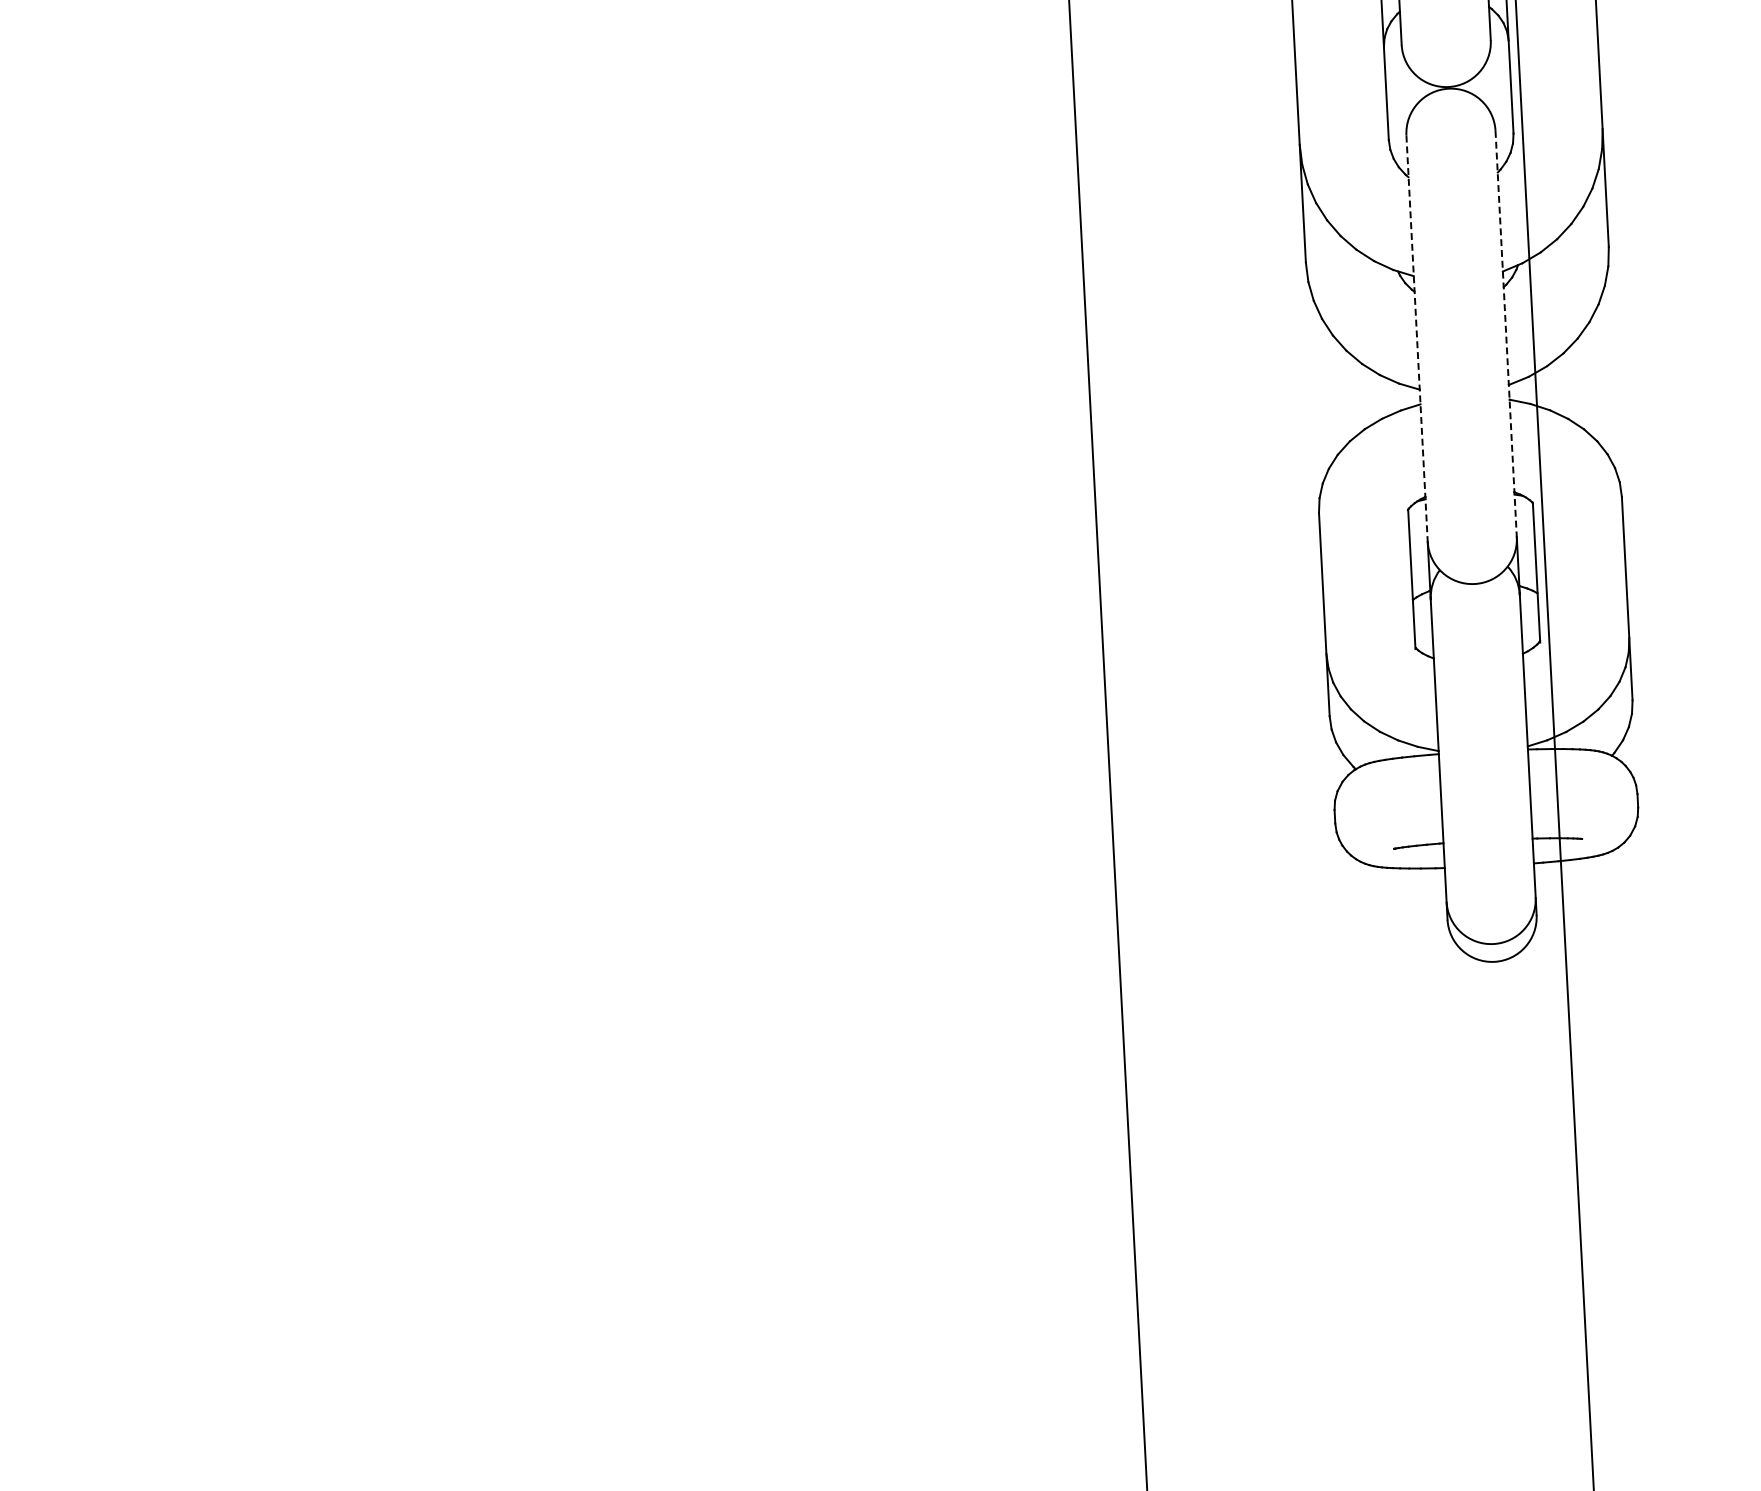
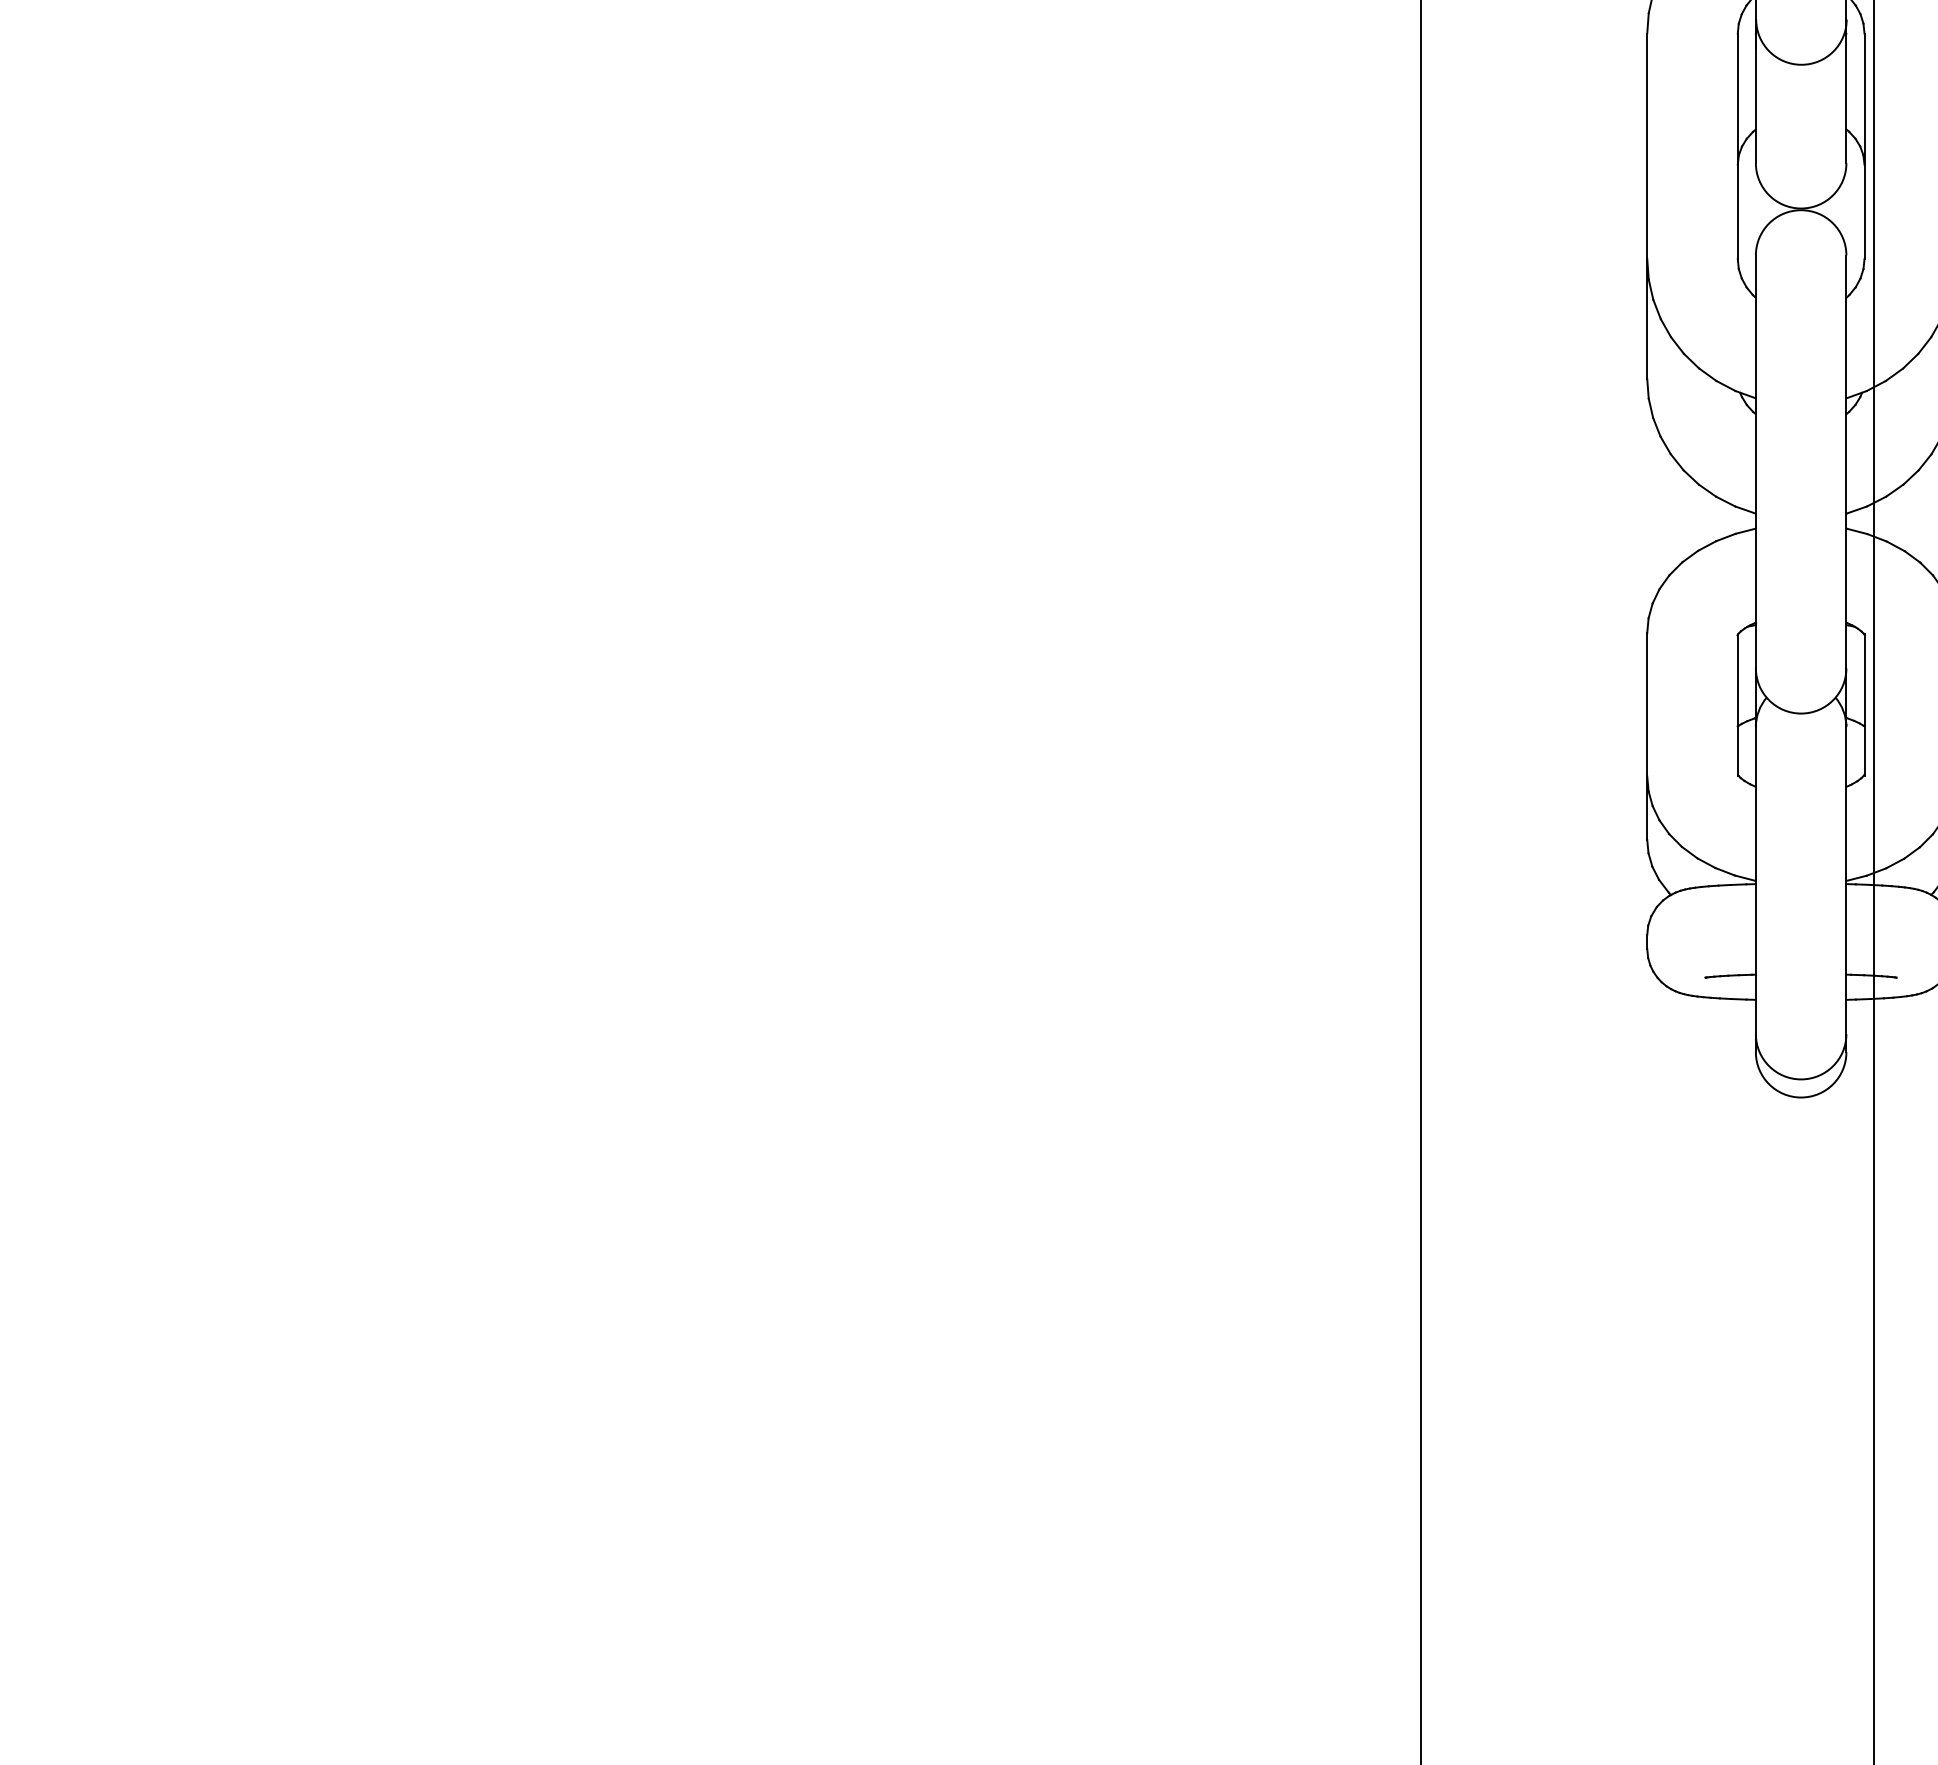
line: (1506, 334) -> (1846, 462), dashed -> solid
line: (1416, 339) -> (1755, 462), dashed -> solid

